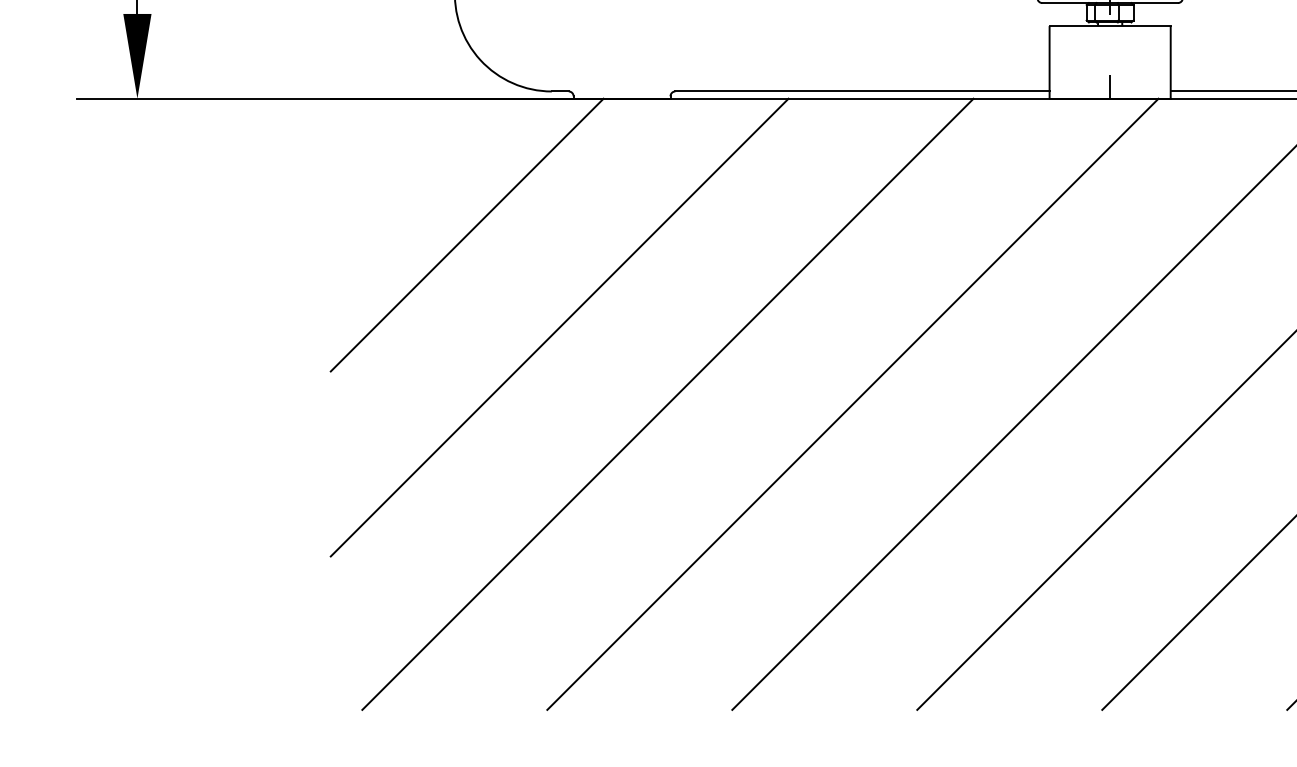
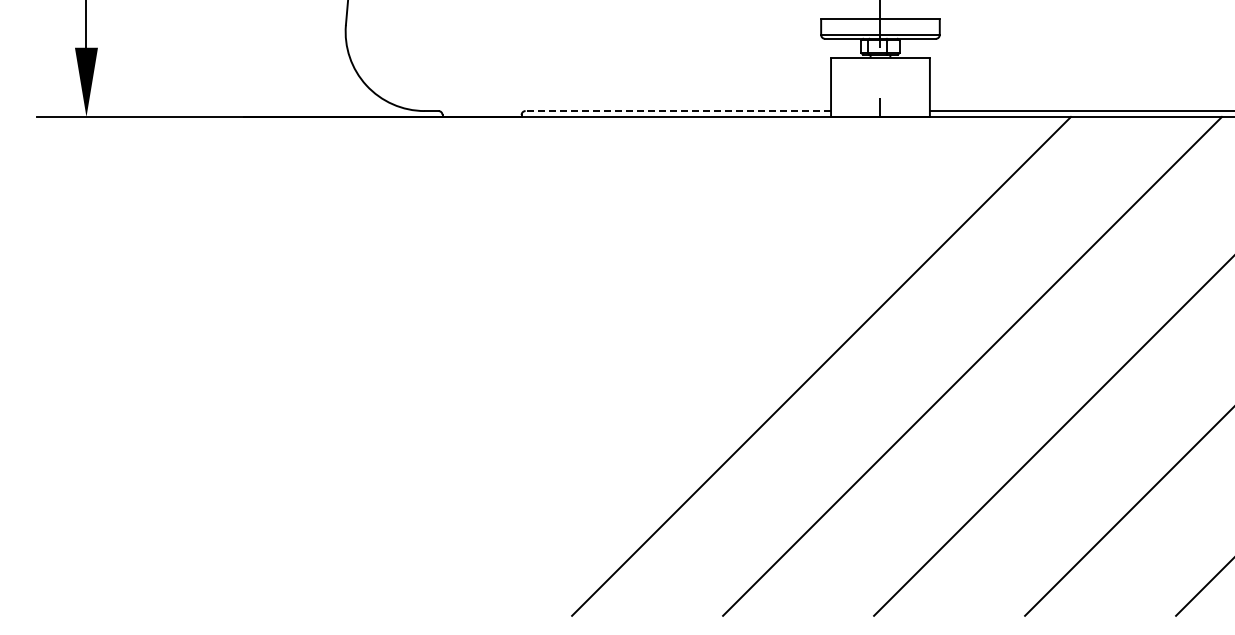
line: (862, 92) -> (678, 111), solid -> dashed
line: (467, 234) -> (355, 227), removed
line: (558, 327) -> (430, 303), removed
line: (667, 403) -> (519, 365), removed
line: (852, 403) -> (670, 365), removed

